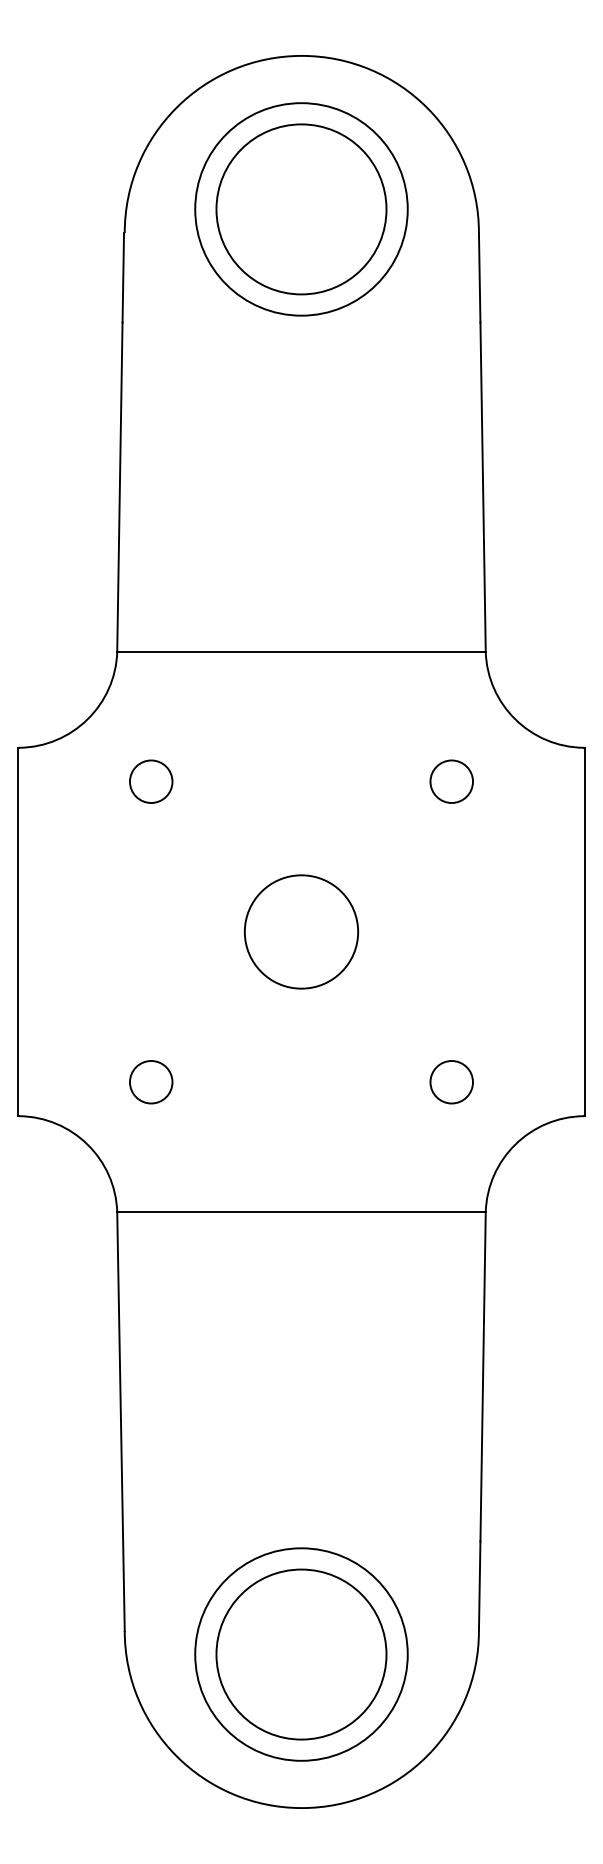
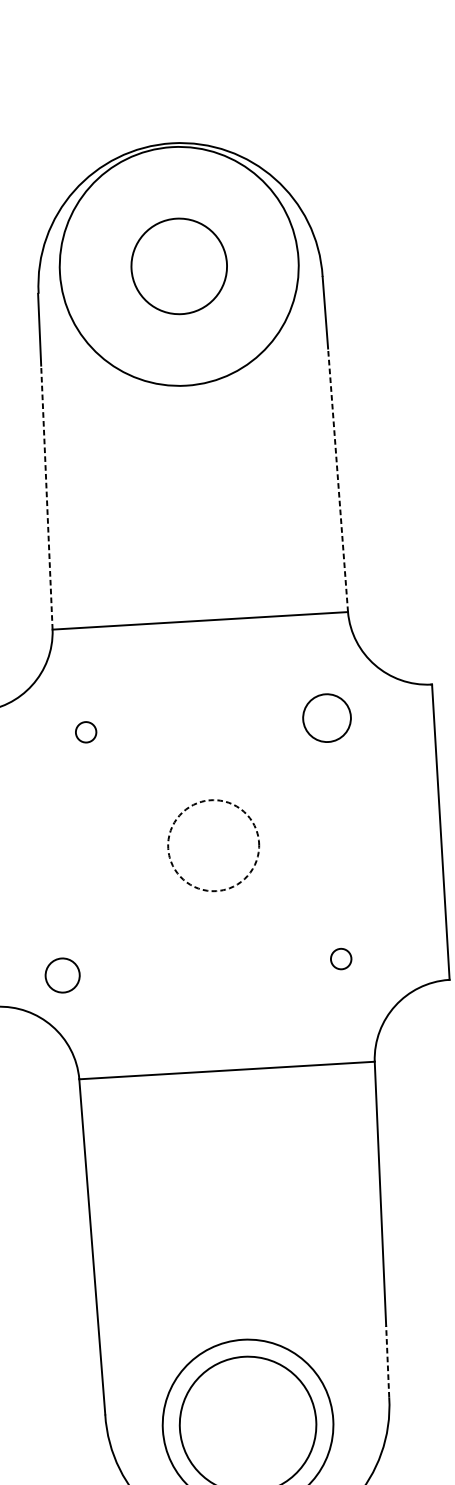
circle: (301, 209) -> (179, 266), size x0.7
circle: (301, 209) -> (179, 266), size x1.4
line: (119, 487) -> (46, 498), solid -> dashed
line: (483, 487) -> (338, 480), solid -> dashed
circle: (151, 781) -> (86, 732), size x0.6
circle: (451, 781) -> (326, 717), size x1.4
circle: (301, 931) -> (213, 845), solid -> dashed
circle: (151, 1082) -> (62, 975), moved
circle: (451, 1082) -> (341, 959), size x0.6
line: (479, 1586) -> (387, 1361), solid -> dashed

